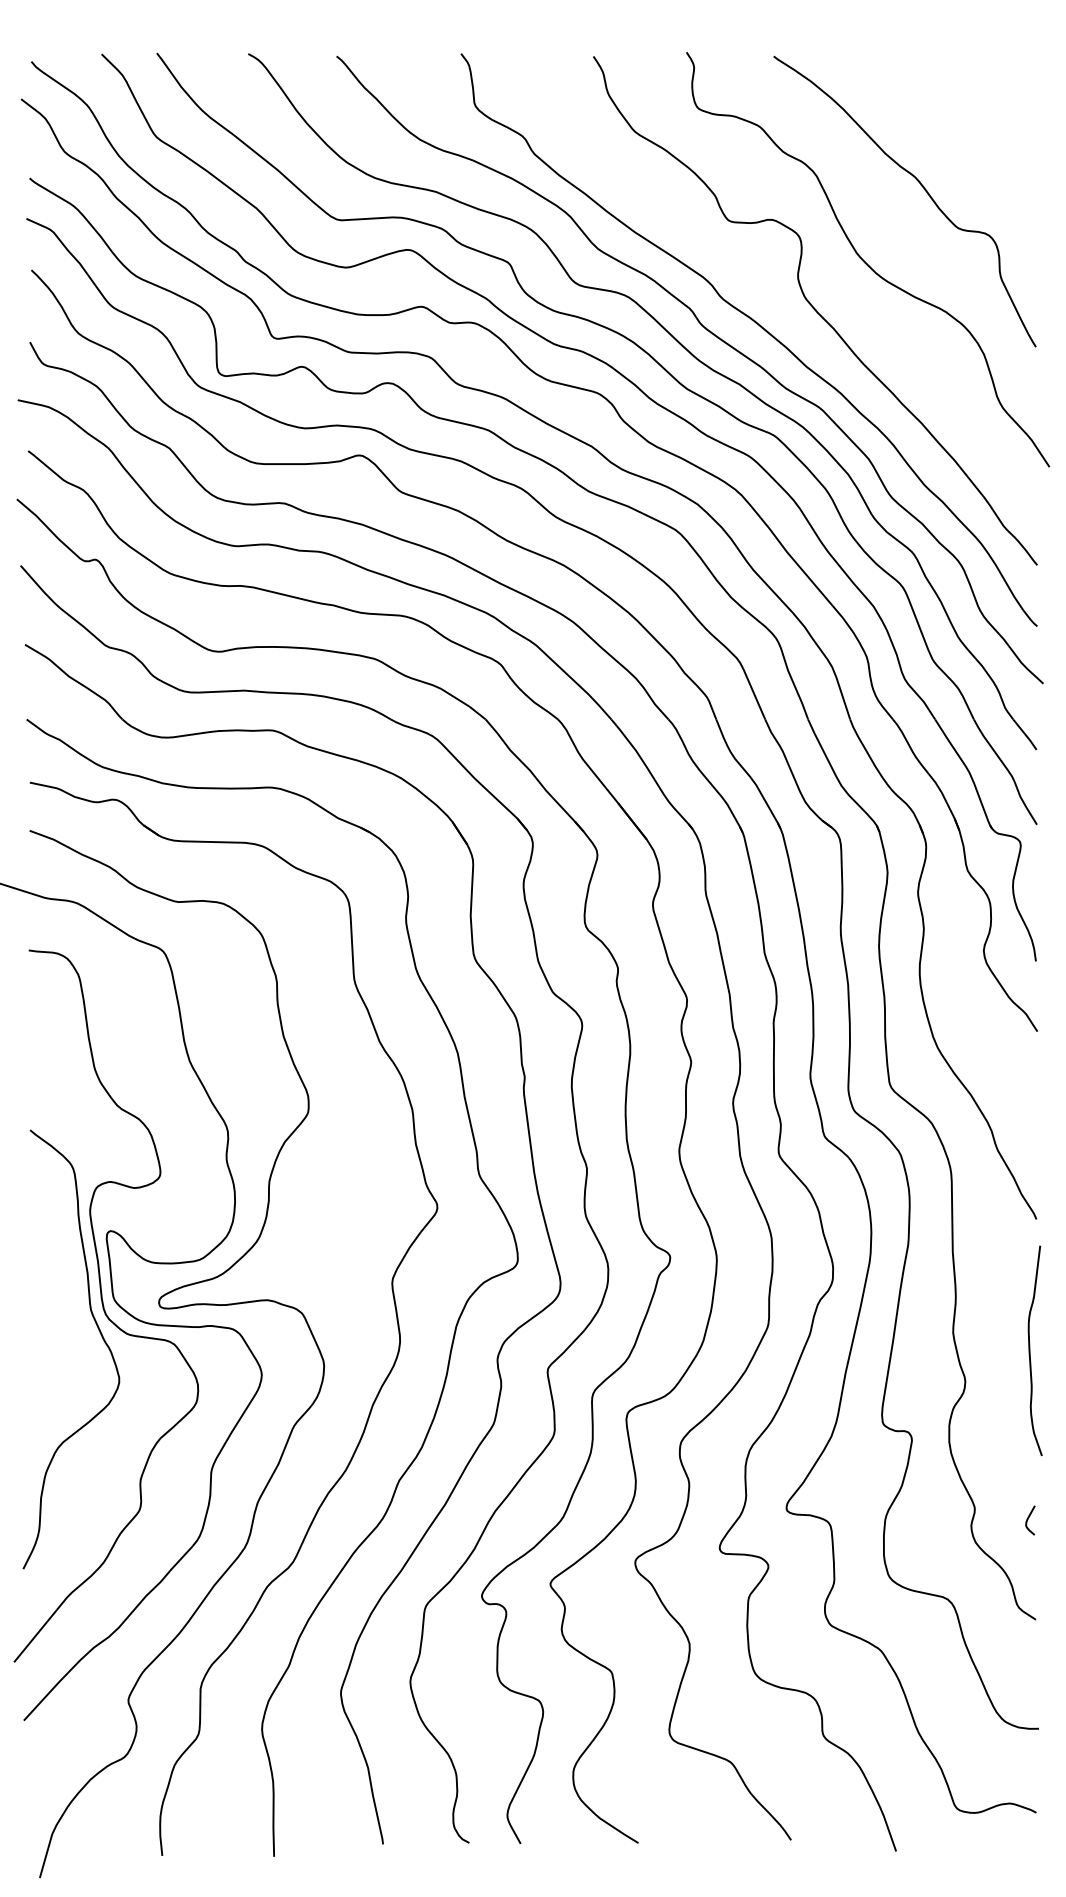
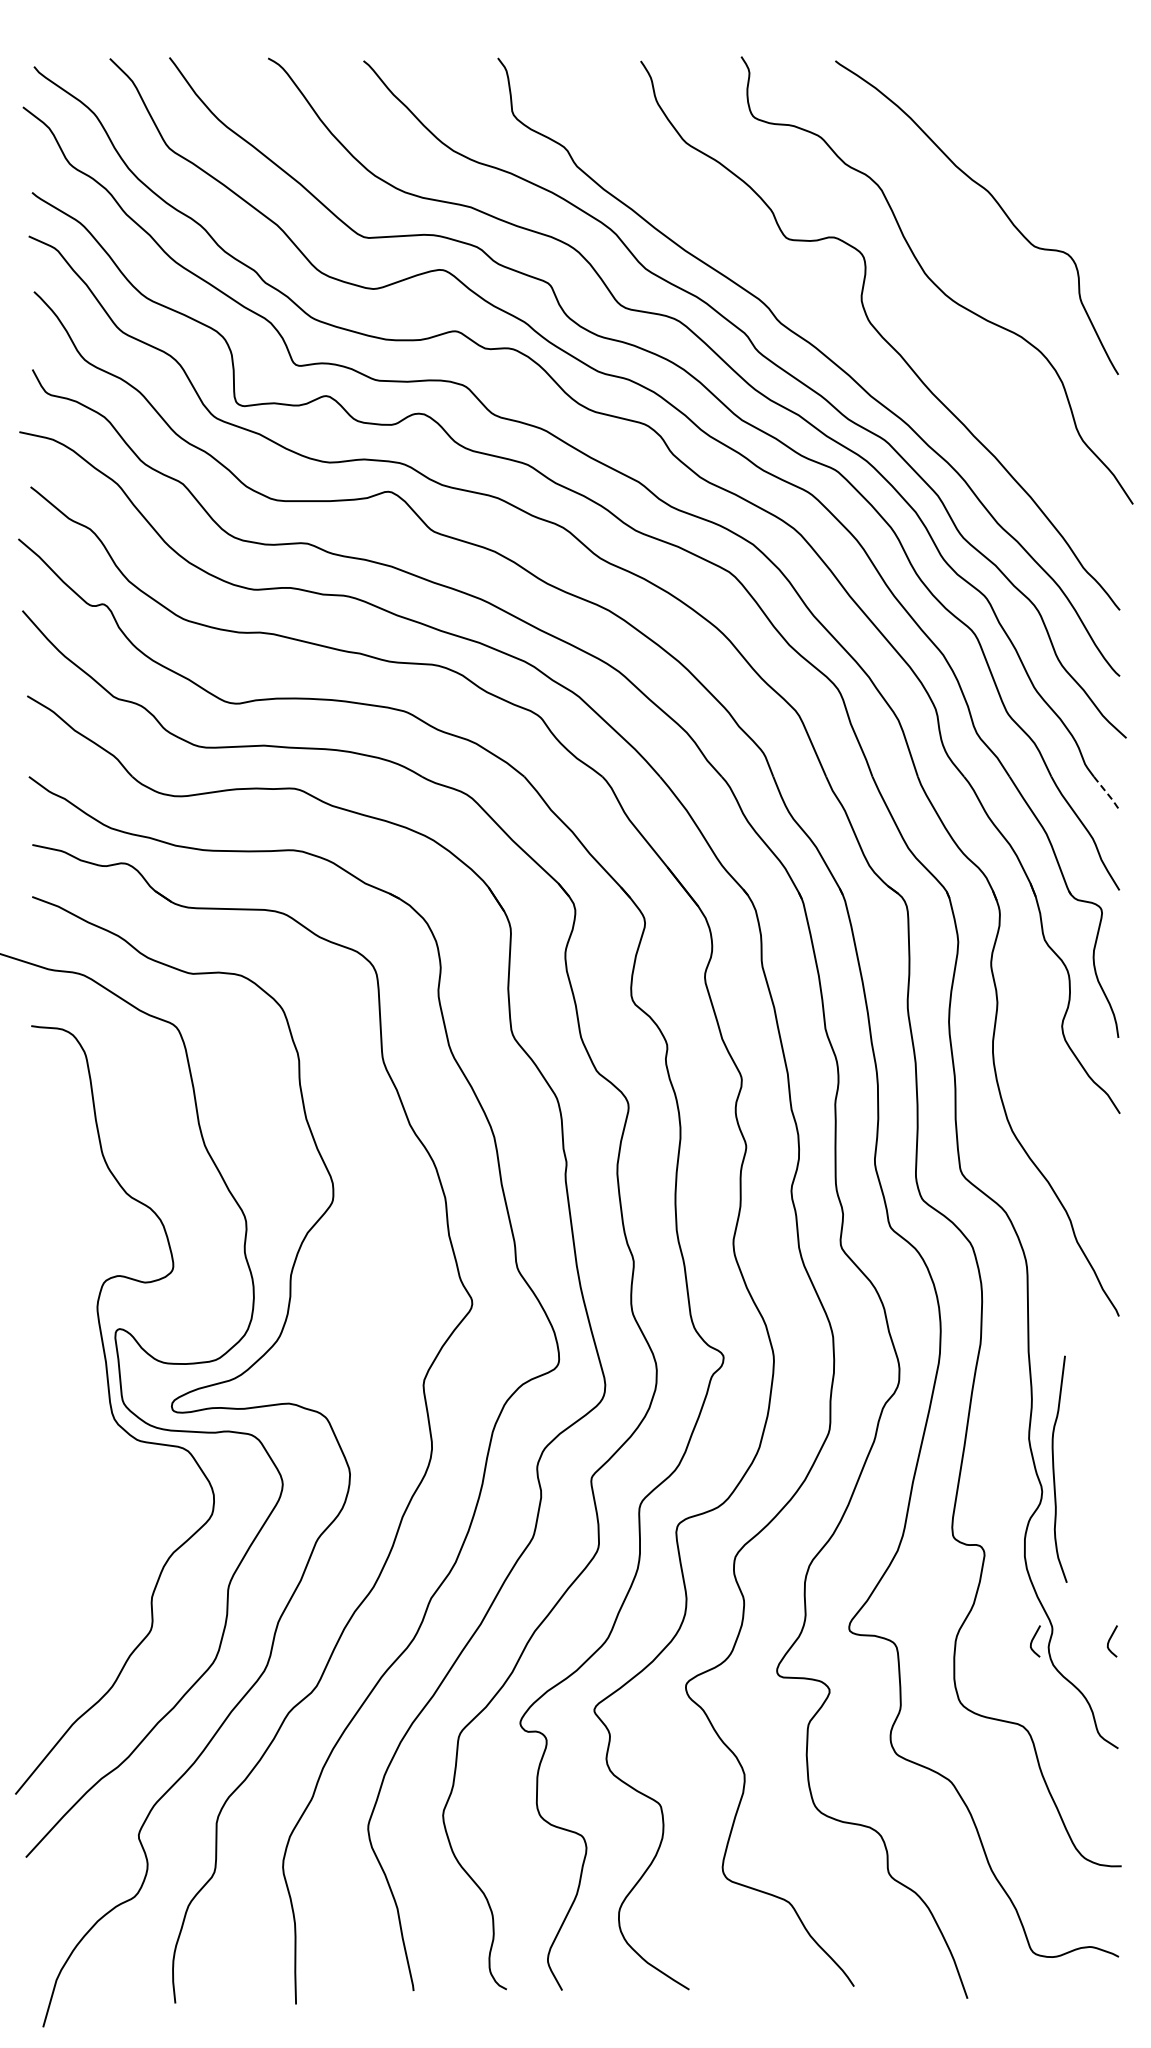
line: (1025, 734) -> (1107, 793), solid -> dashed
curve: (100, 1334) -> (108, 1440), removed
curve: (1030, 1350) -> (1054, 1468), moved
curve: (957, 1519) -> (1033, 1640), added

